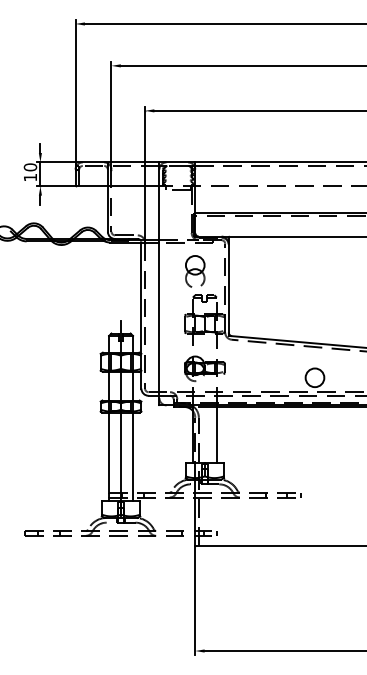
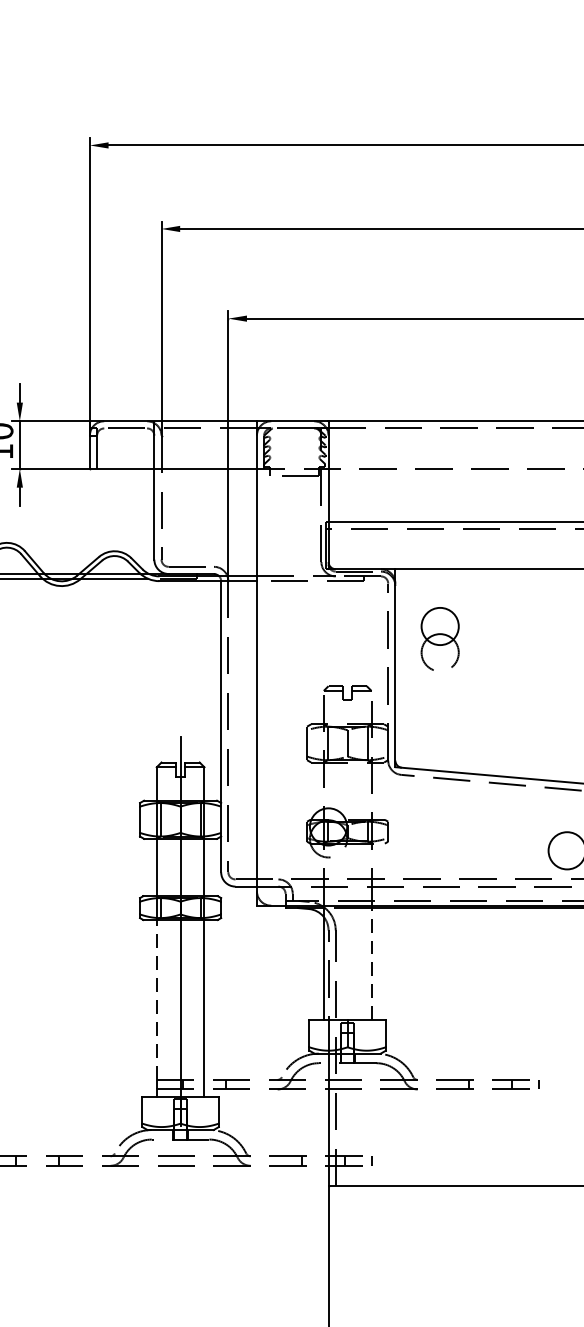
part: (195, 271) -> (440, 638), moved
line: (216, 434) -> (370, 963), solid -> dashed
line: (109, 452) -> (157, 999), solid -> dashed

